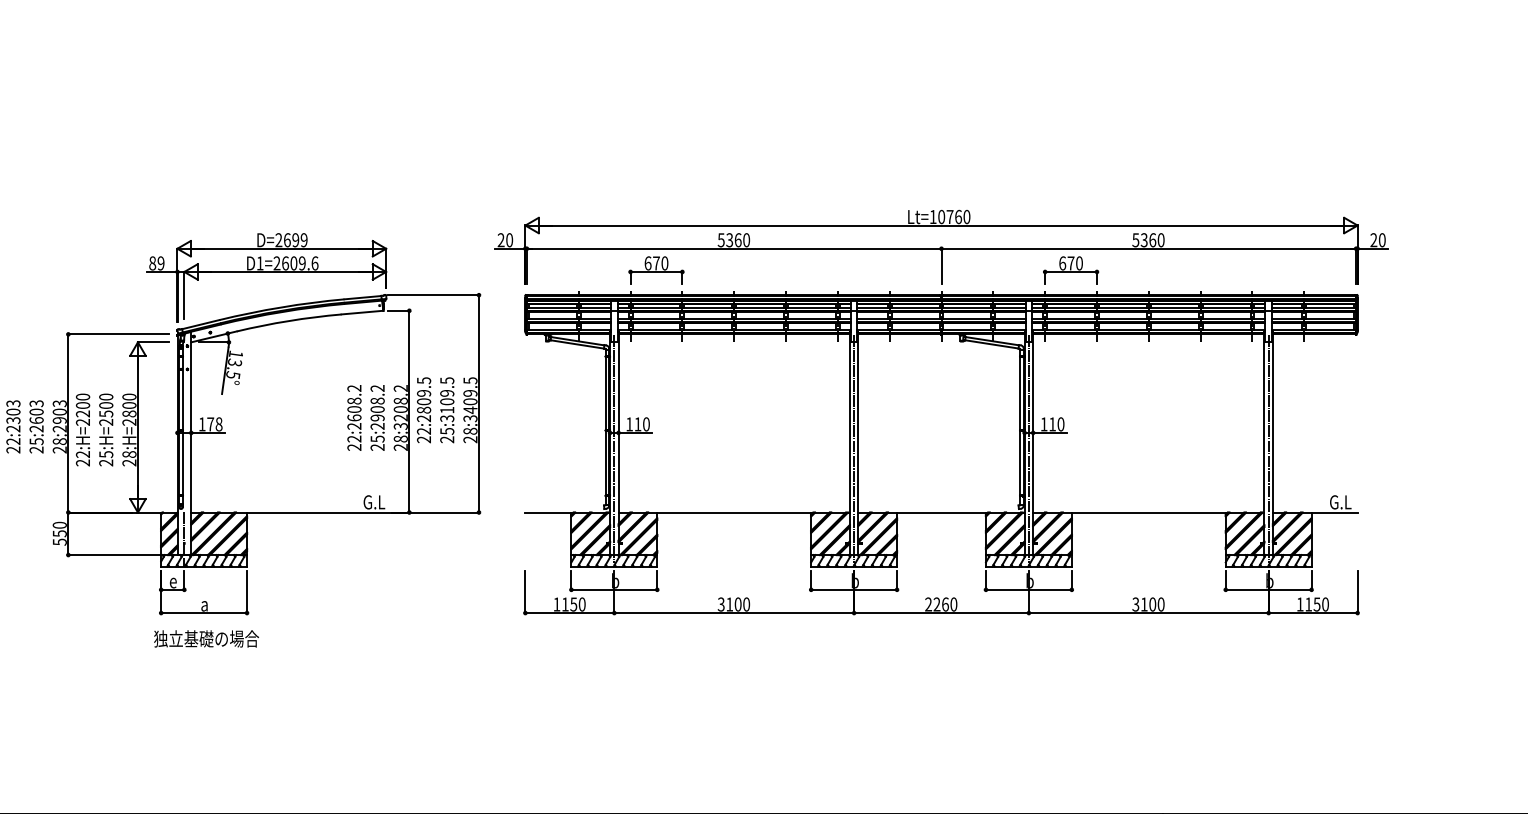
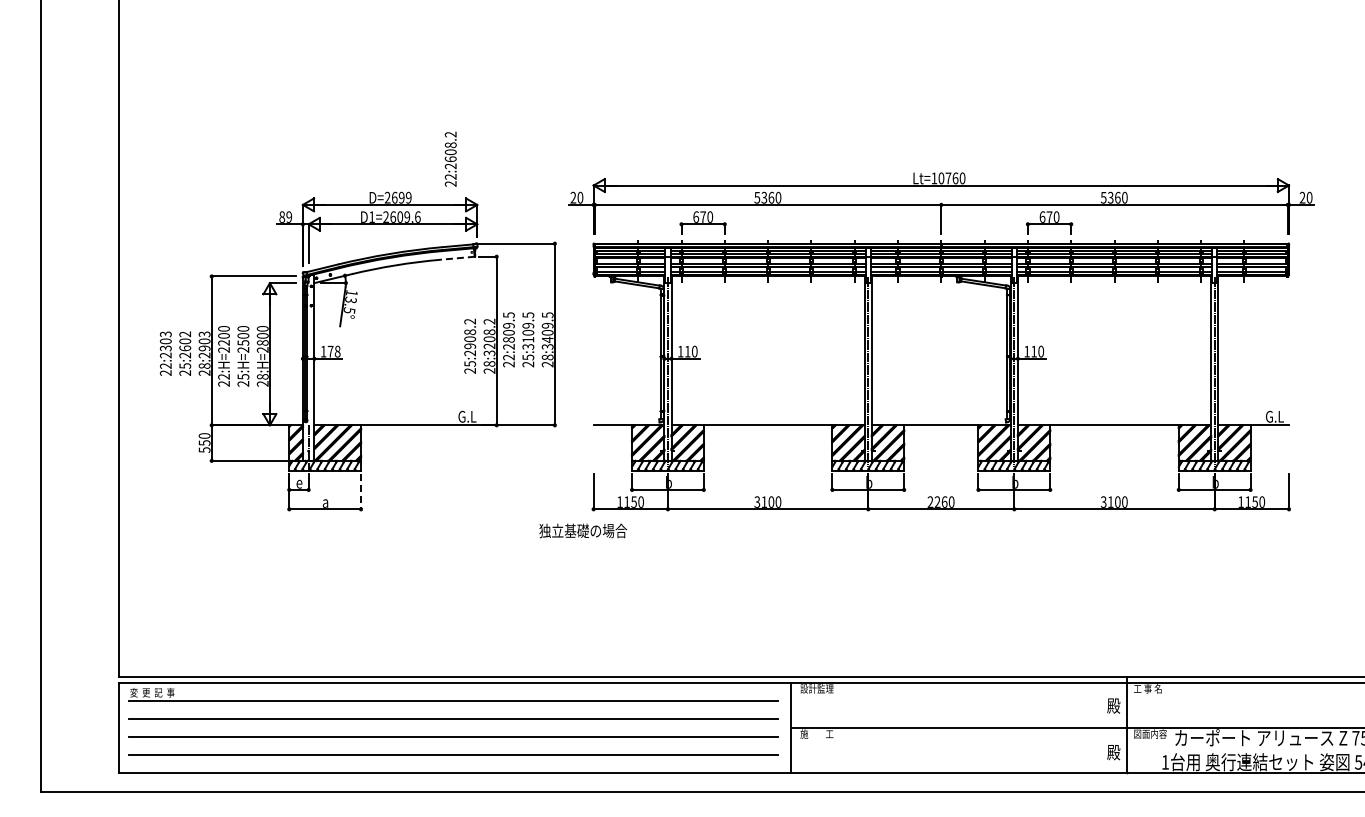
line: (361, 312) -> (456, 258), solid -> dashed
text: (36, 403) -> (185, 334), 25:2603 -> 25:2602
text: (354, 417) -> (450, 158), moved
line: (247, 591) -> (361, 491), solid -> dashed
text: (205, 638) -> (582, 530), moved

